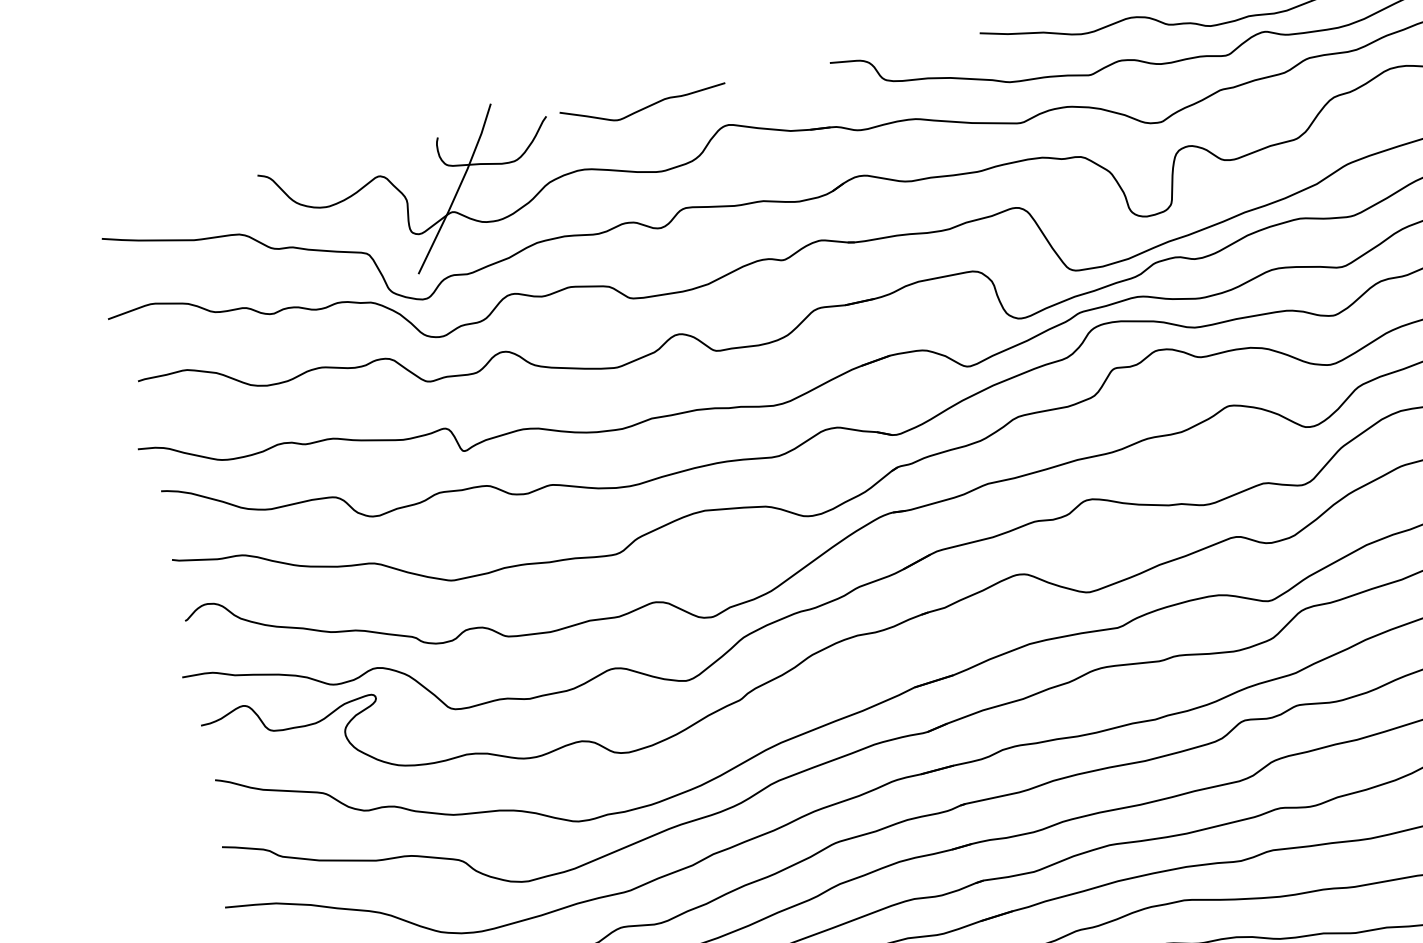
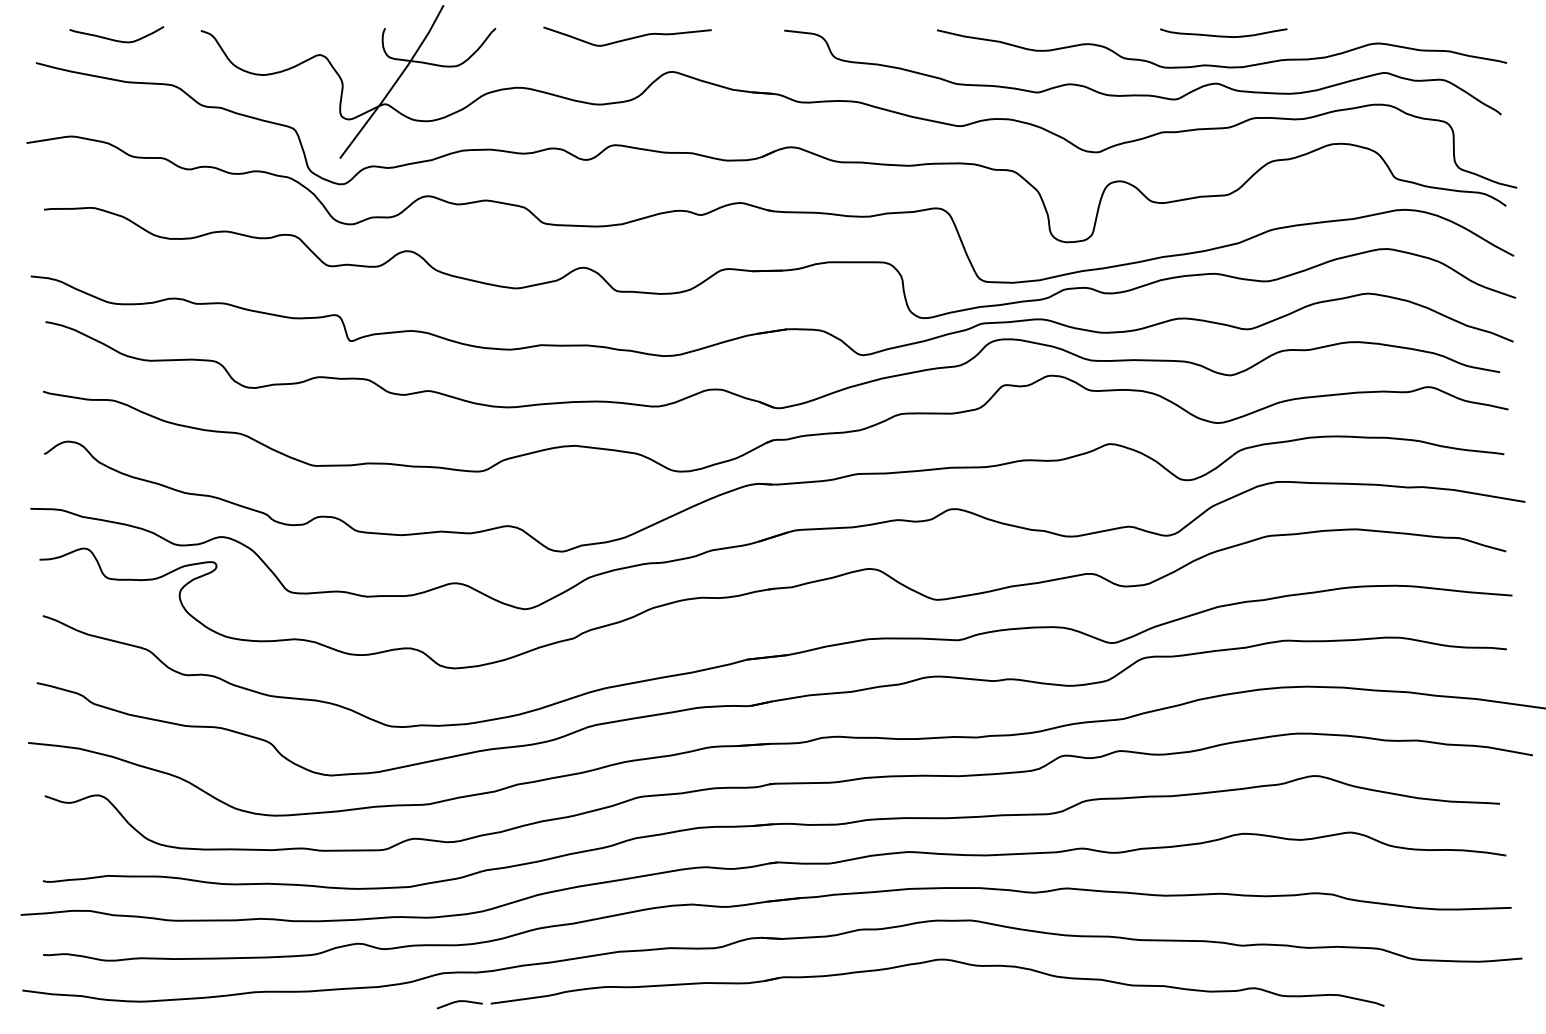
curve: (644, 107) -> (627, 38), moved
curve: (175, 200) -> (115, 39), added

